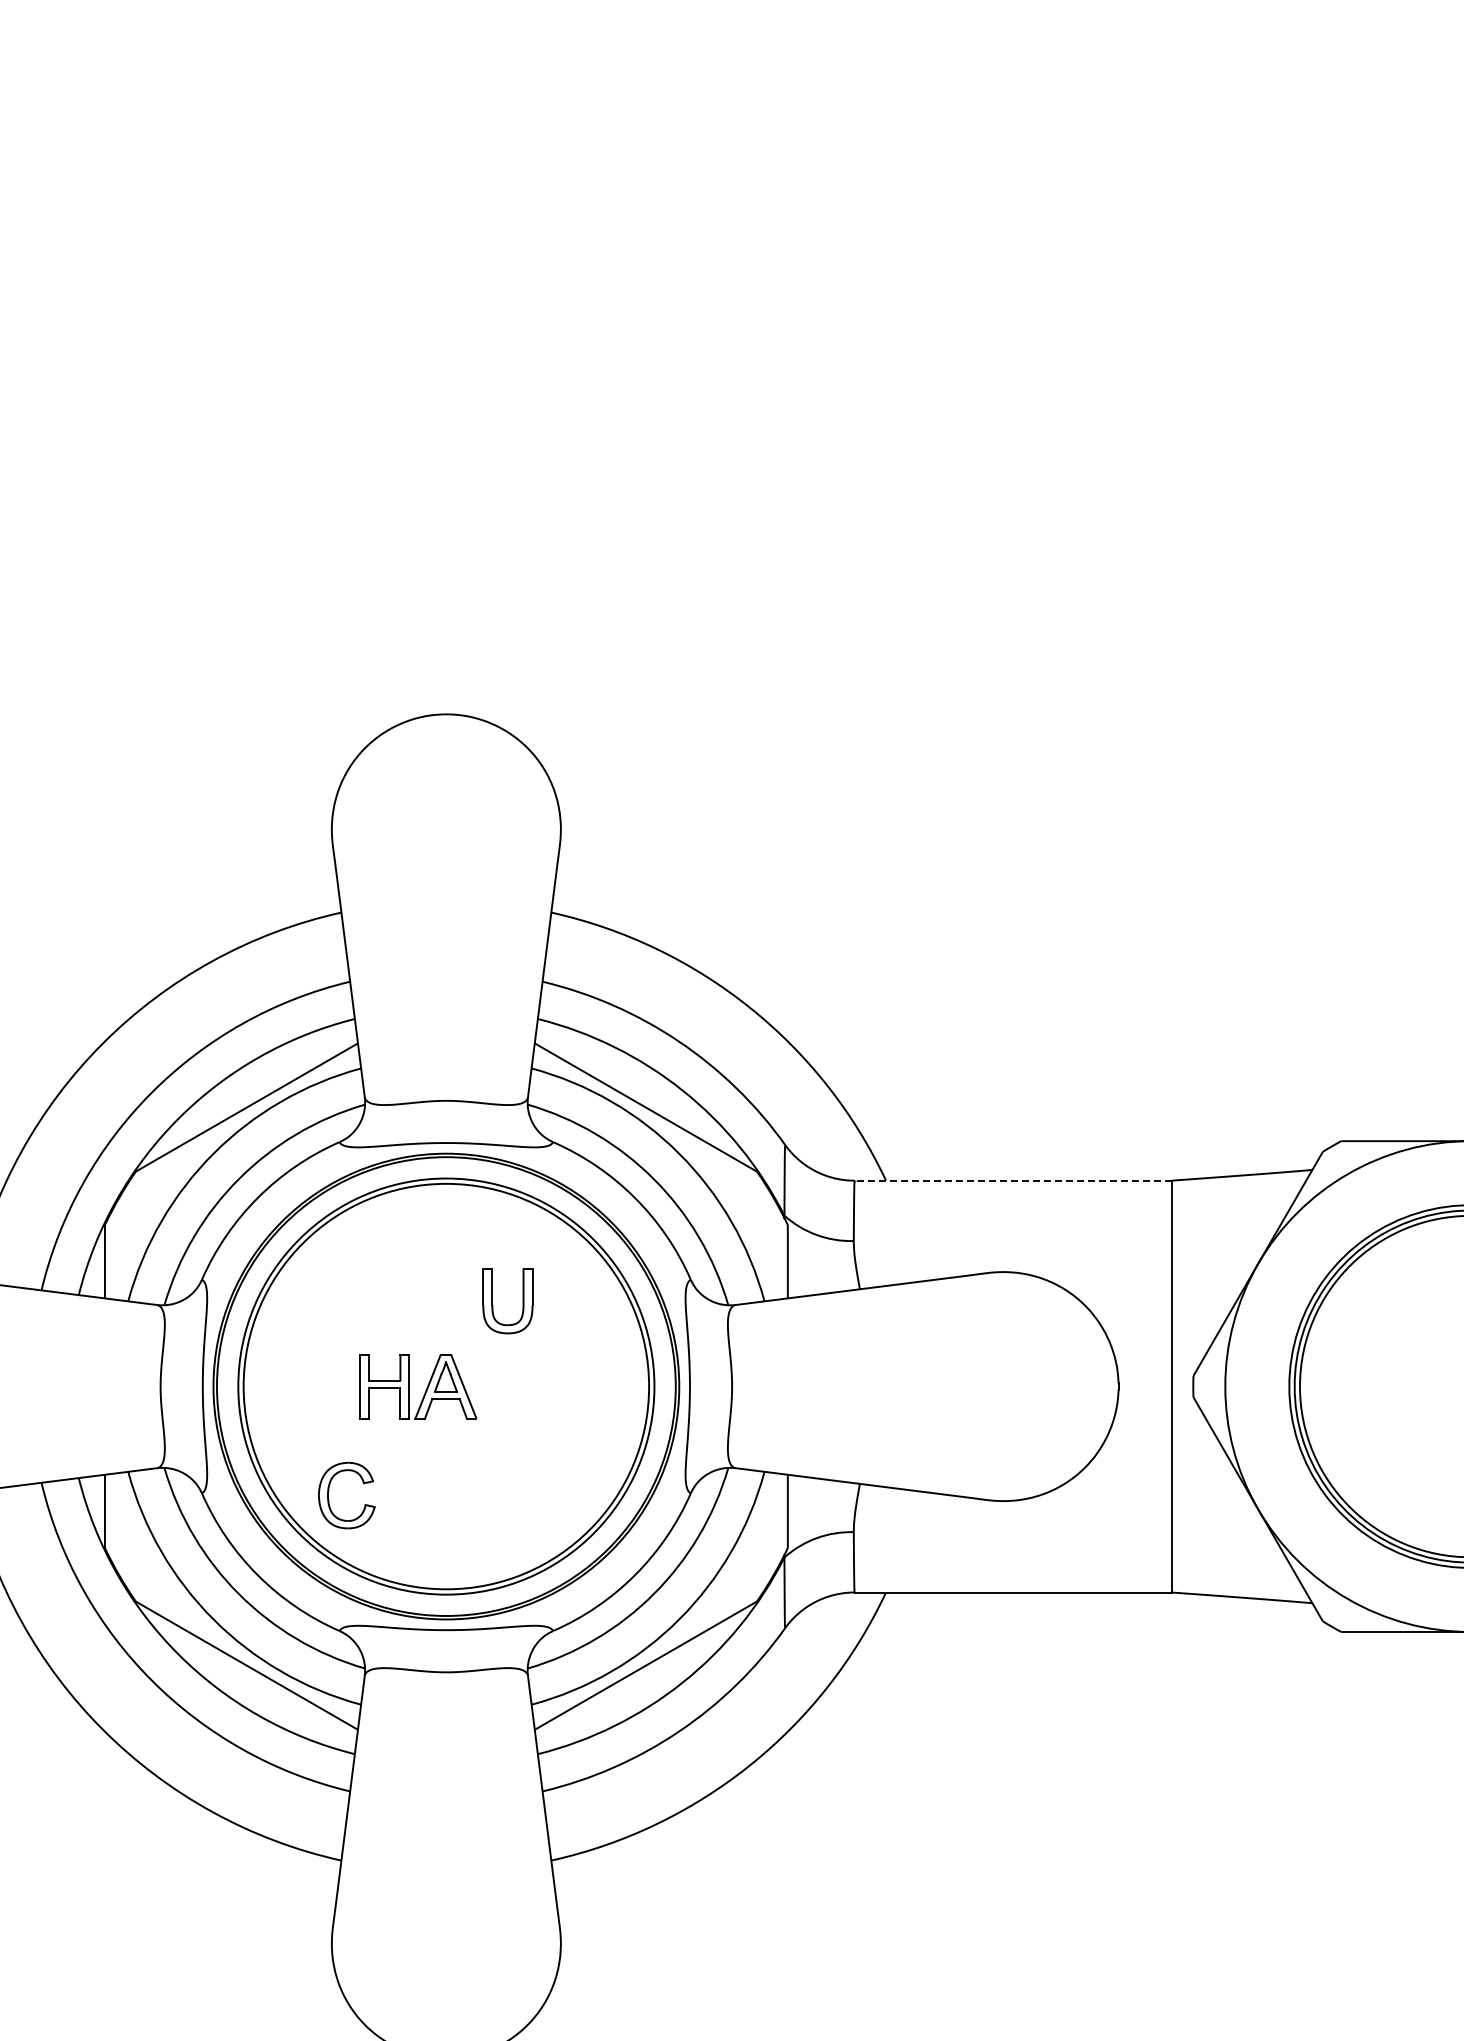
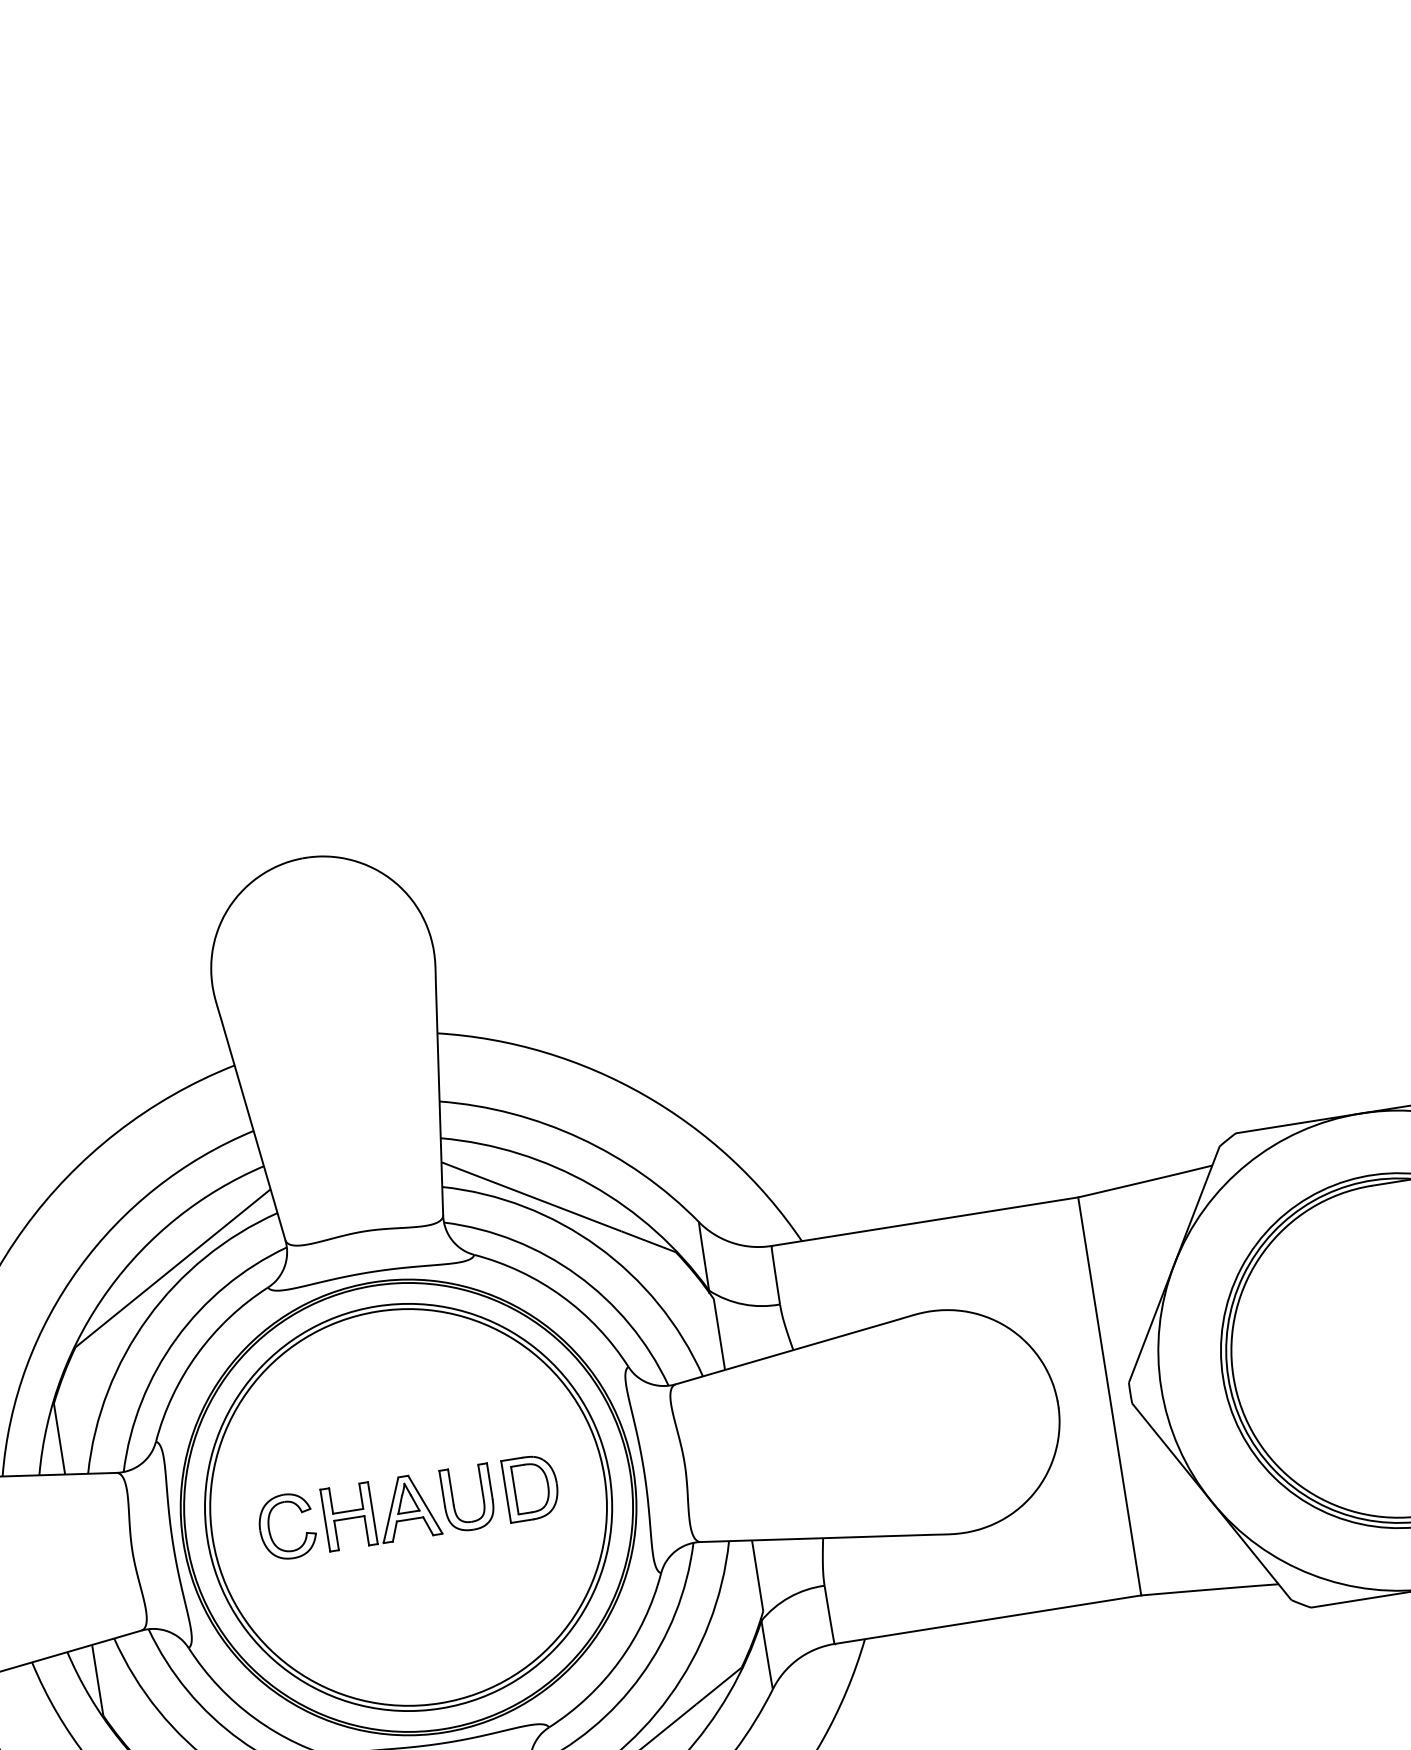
line: (1013, 1180) -> (925, 1221), dashed -> solid
part: (493, 1305) -> (454, 1505), moved
part: (573, 1386) -> (531, 1487), added
part: (329, 1490) -> (269, 1524), moved

